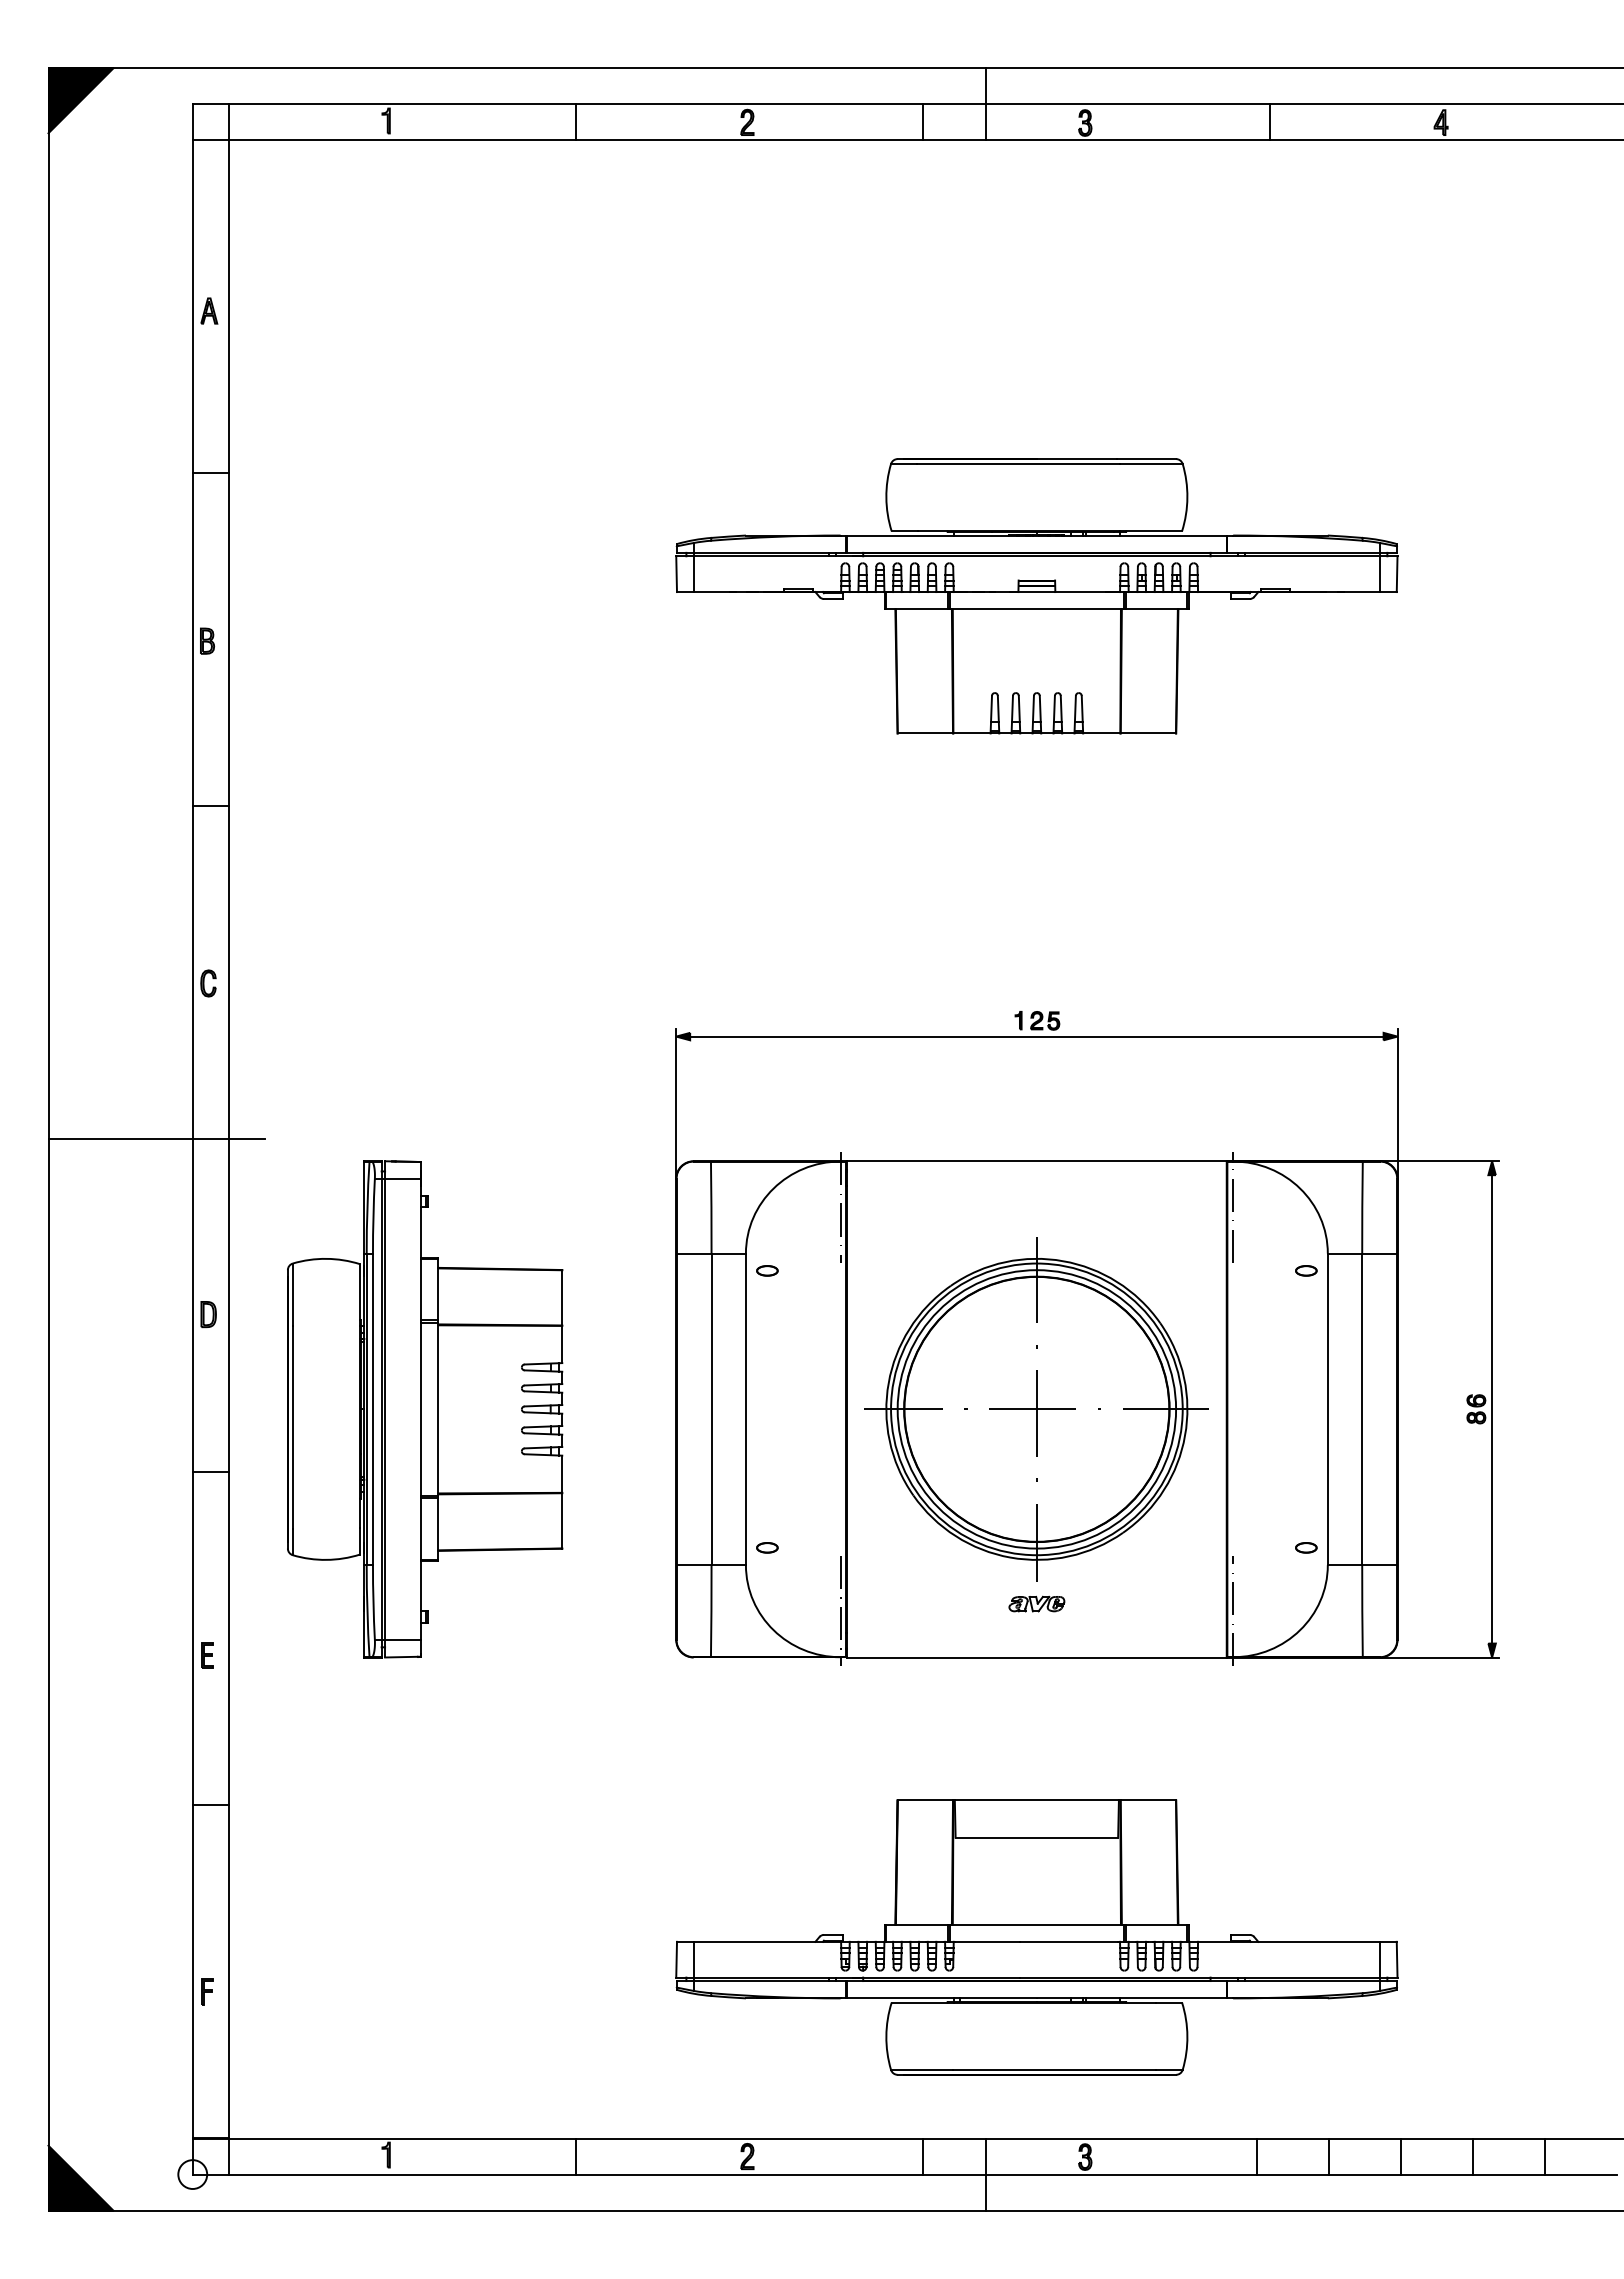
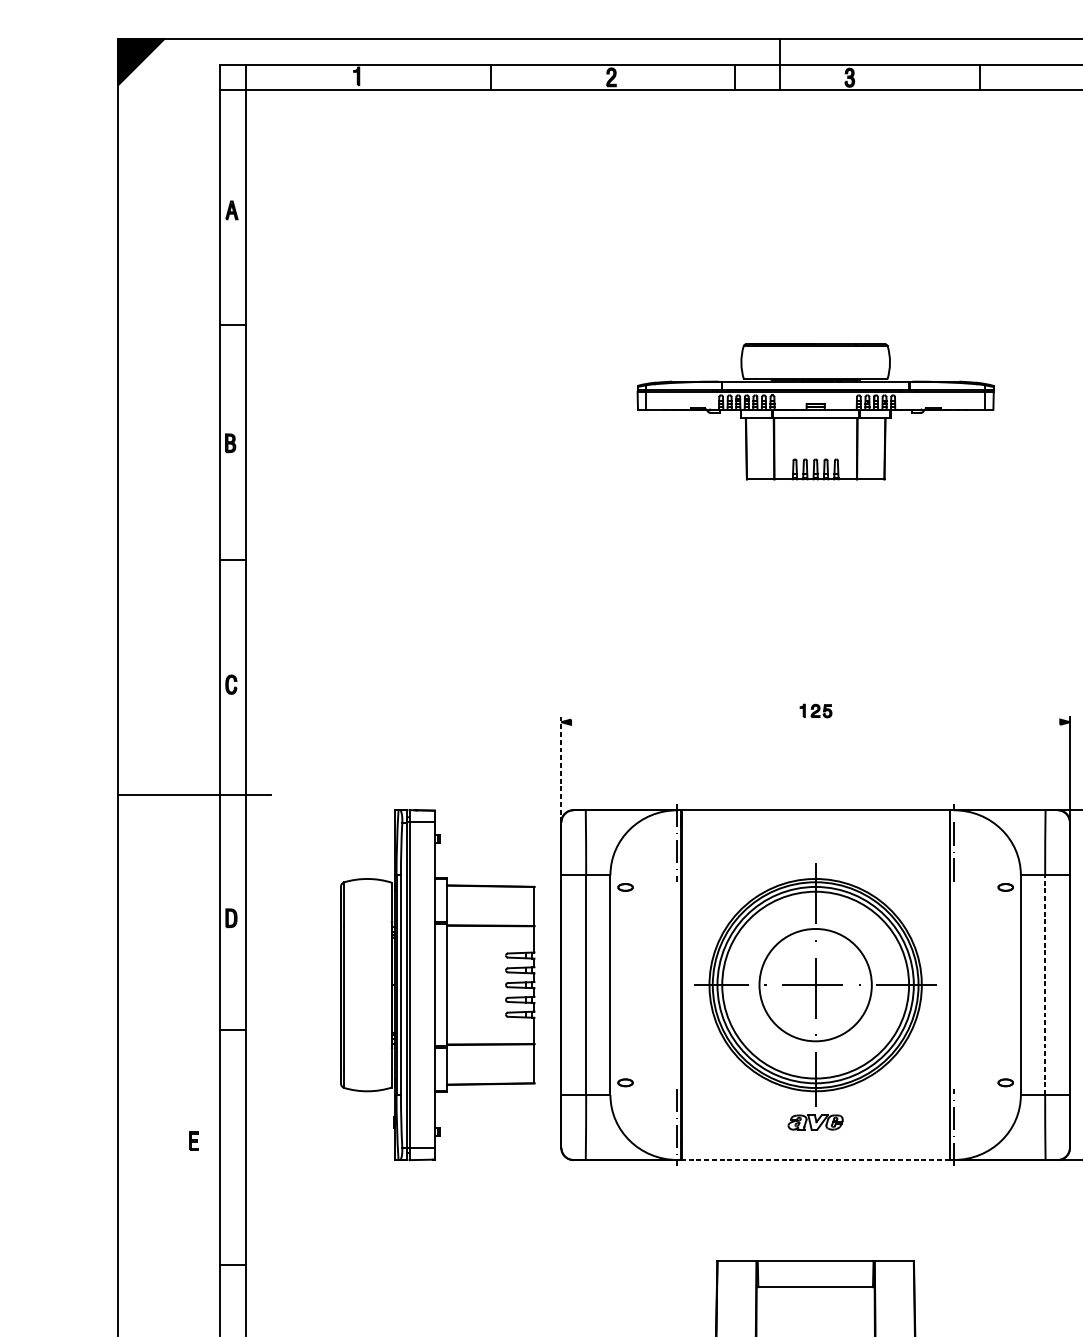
part: (1036, 596) -> (815, 411), size x0.7
line: (1036, 1036) -> (815, 722), removed
line: (676, 1103) -> (561, 769), solid -> dashed
part: (425, 1409) -> (438, 985), moved
circle: (1036, 1409) -> (815, 985), size x0.6
line: (1362, 1409) -> (1045, 985), solid -> dashed
part: (1036, 1603) -> (815, 1122), size x1.4
part: (207, 1655) -> (193, 1141), moved
line: (1036, 1657) -> (815, 1160), solid -> dashed

